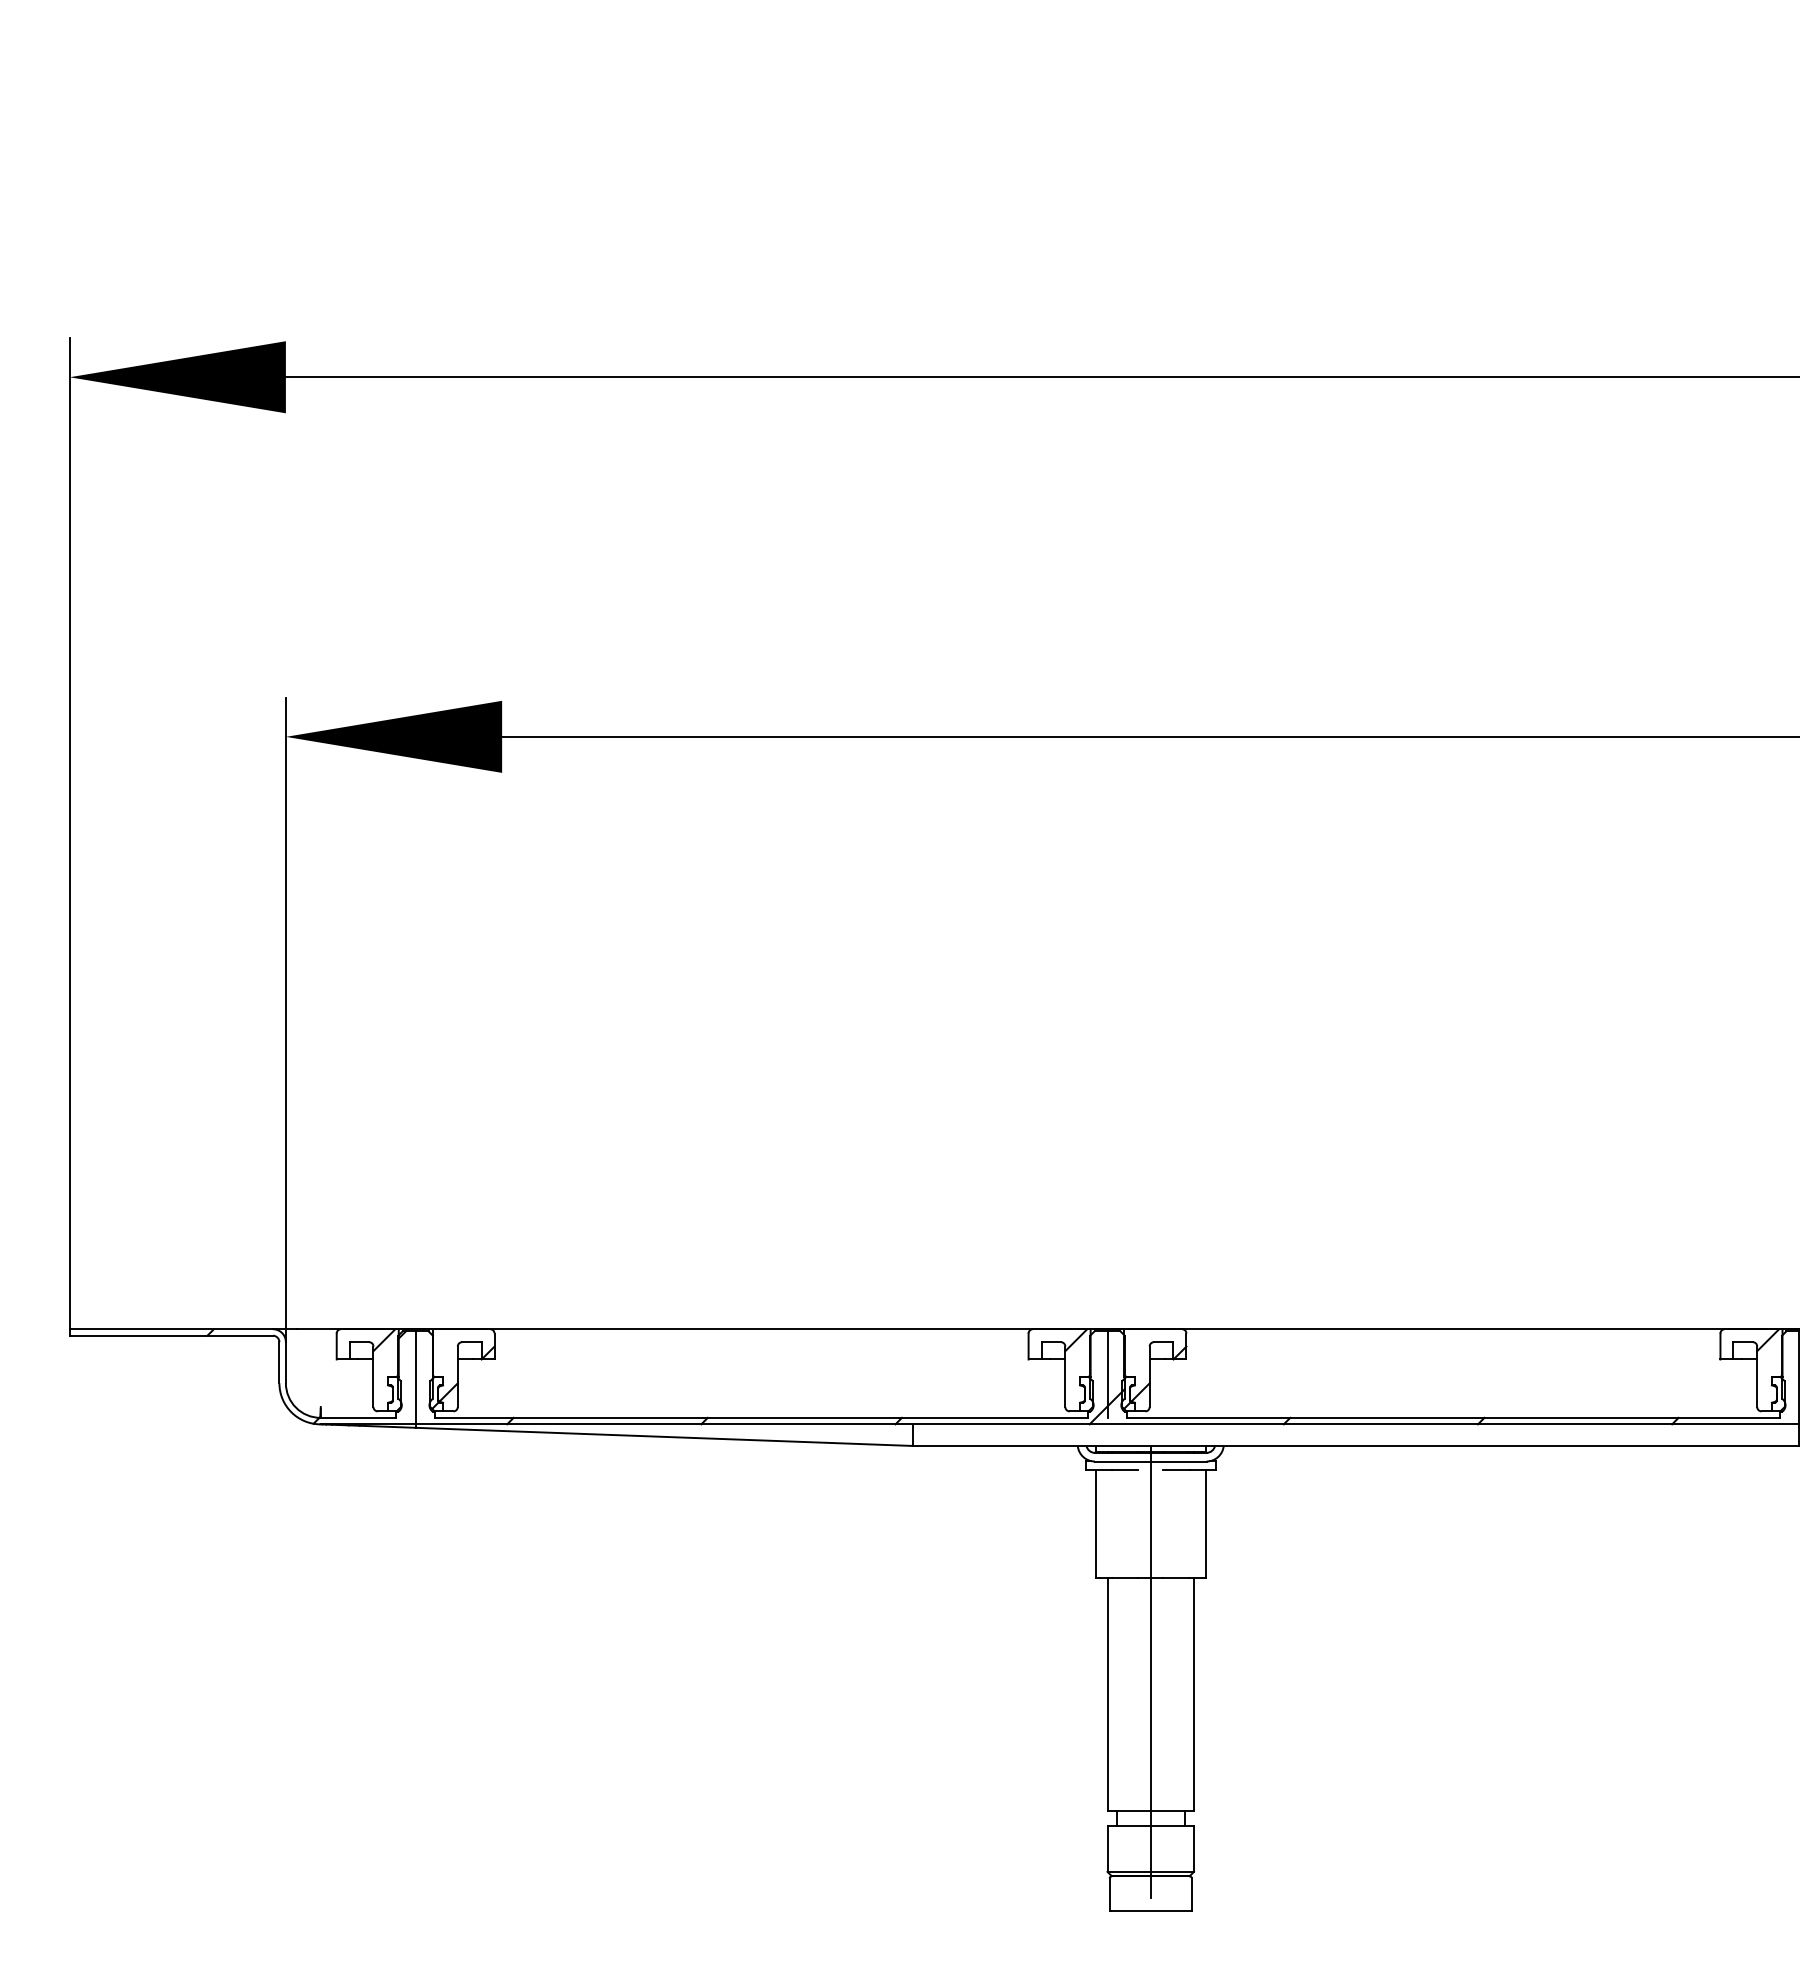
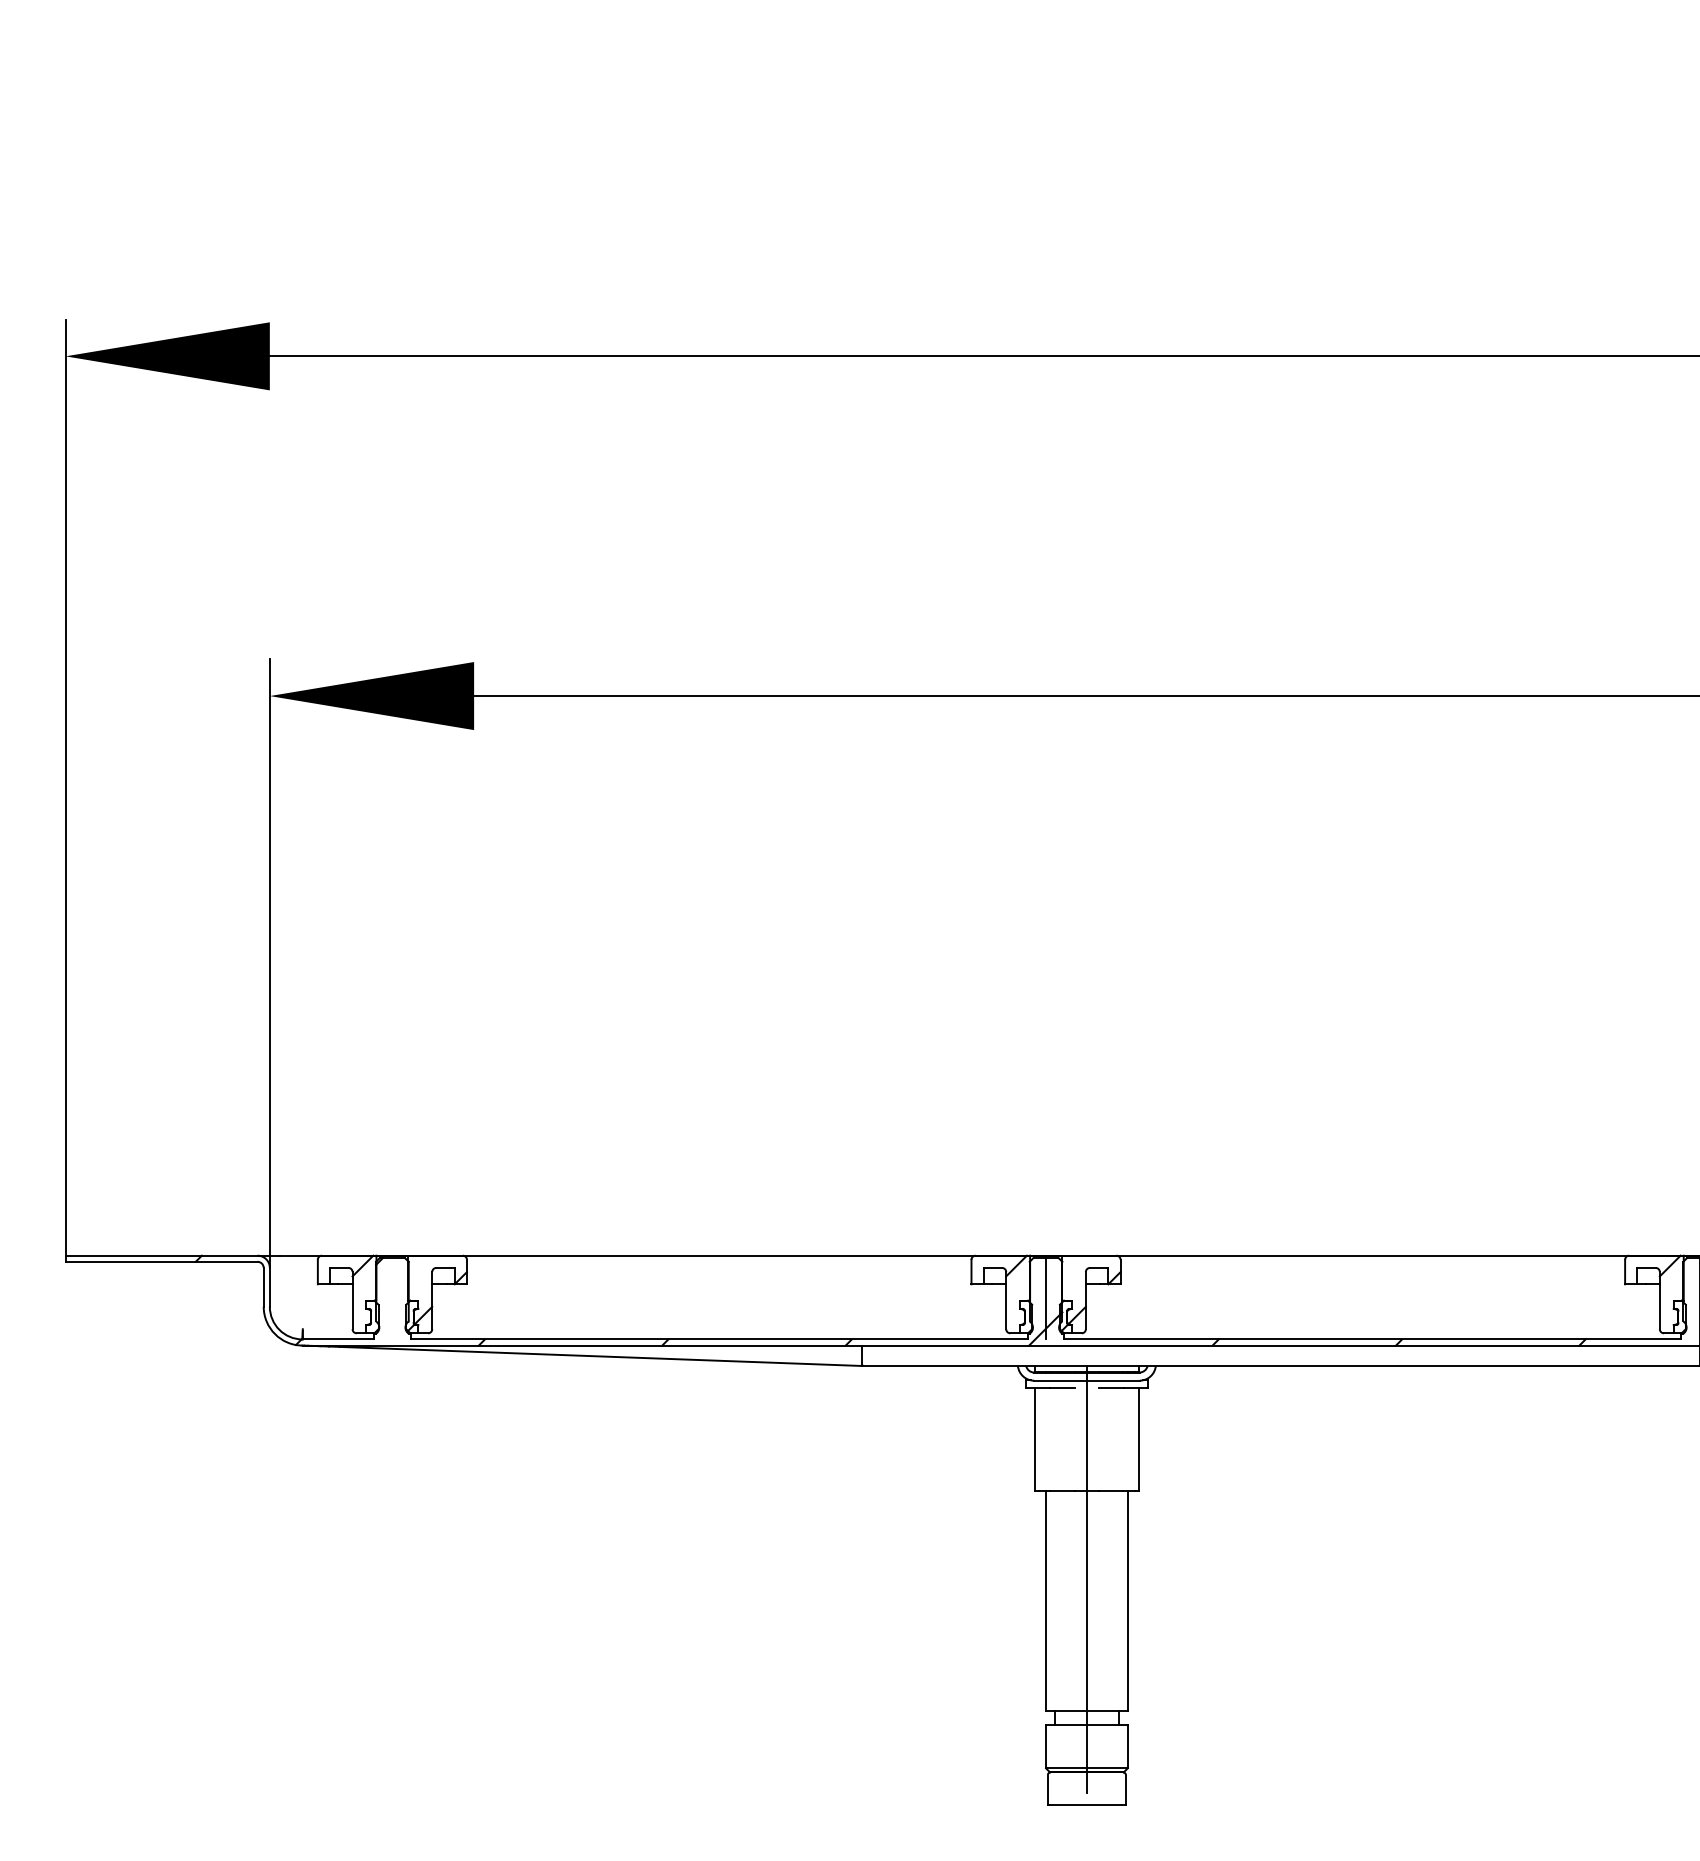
line: (415, 1377) -> (392, 1301), removed

